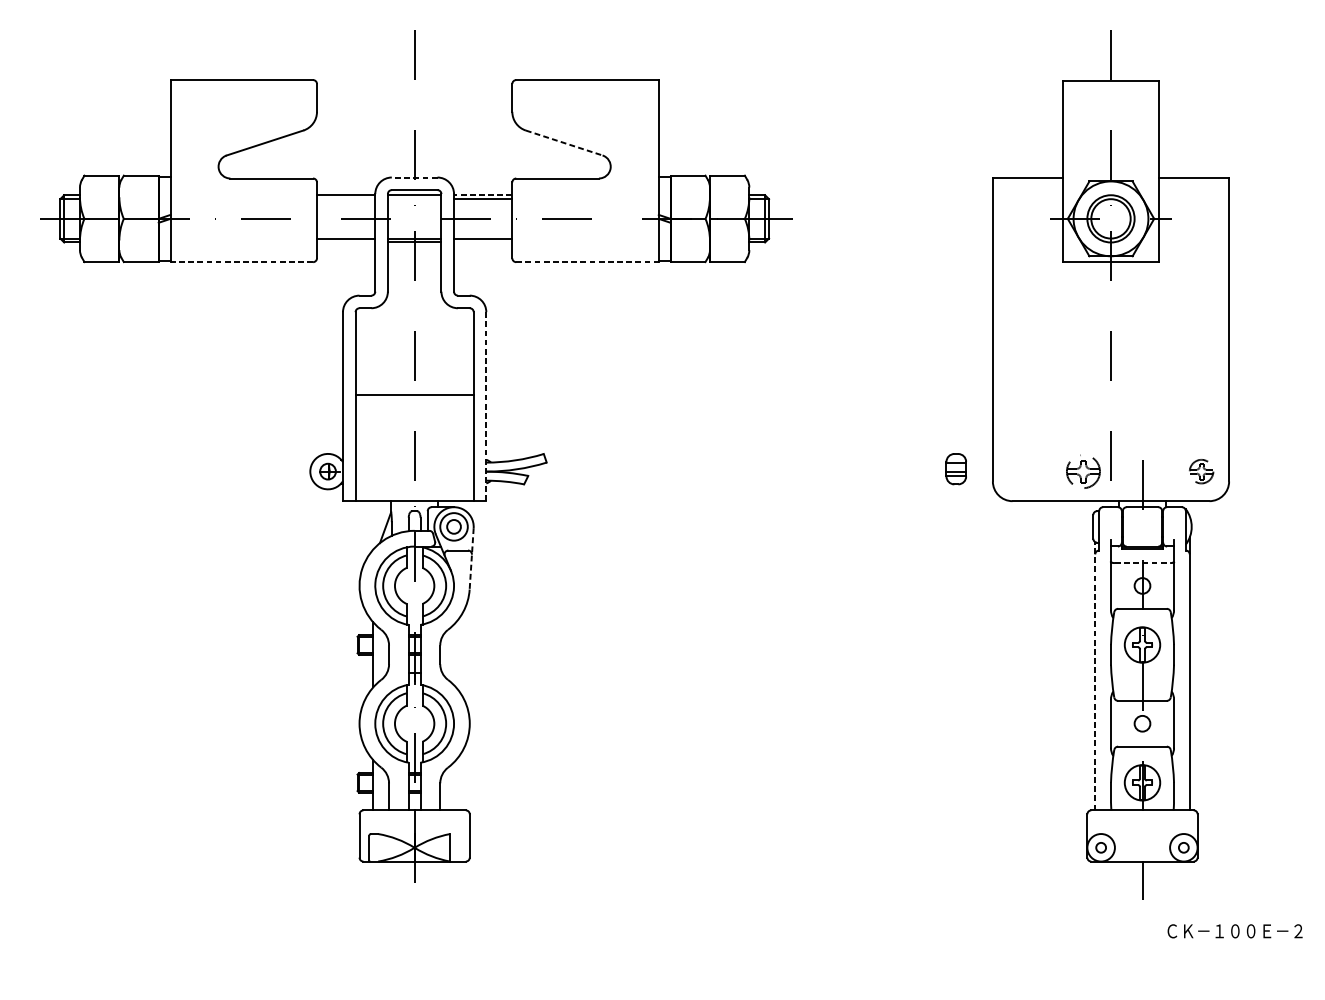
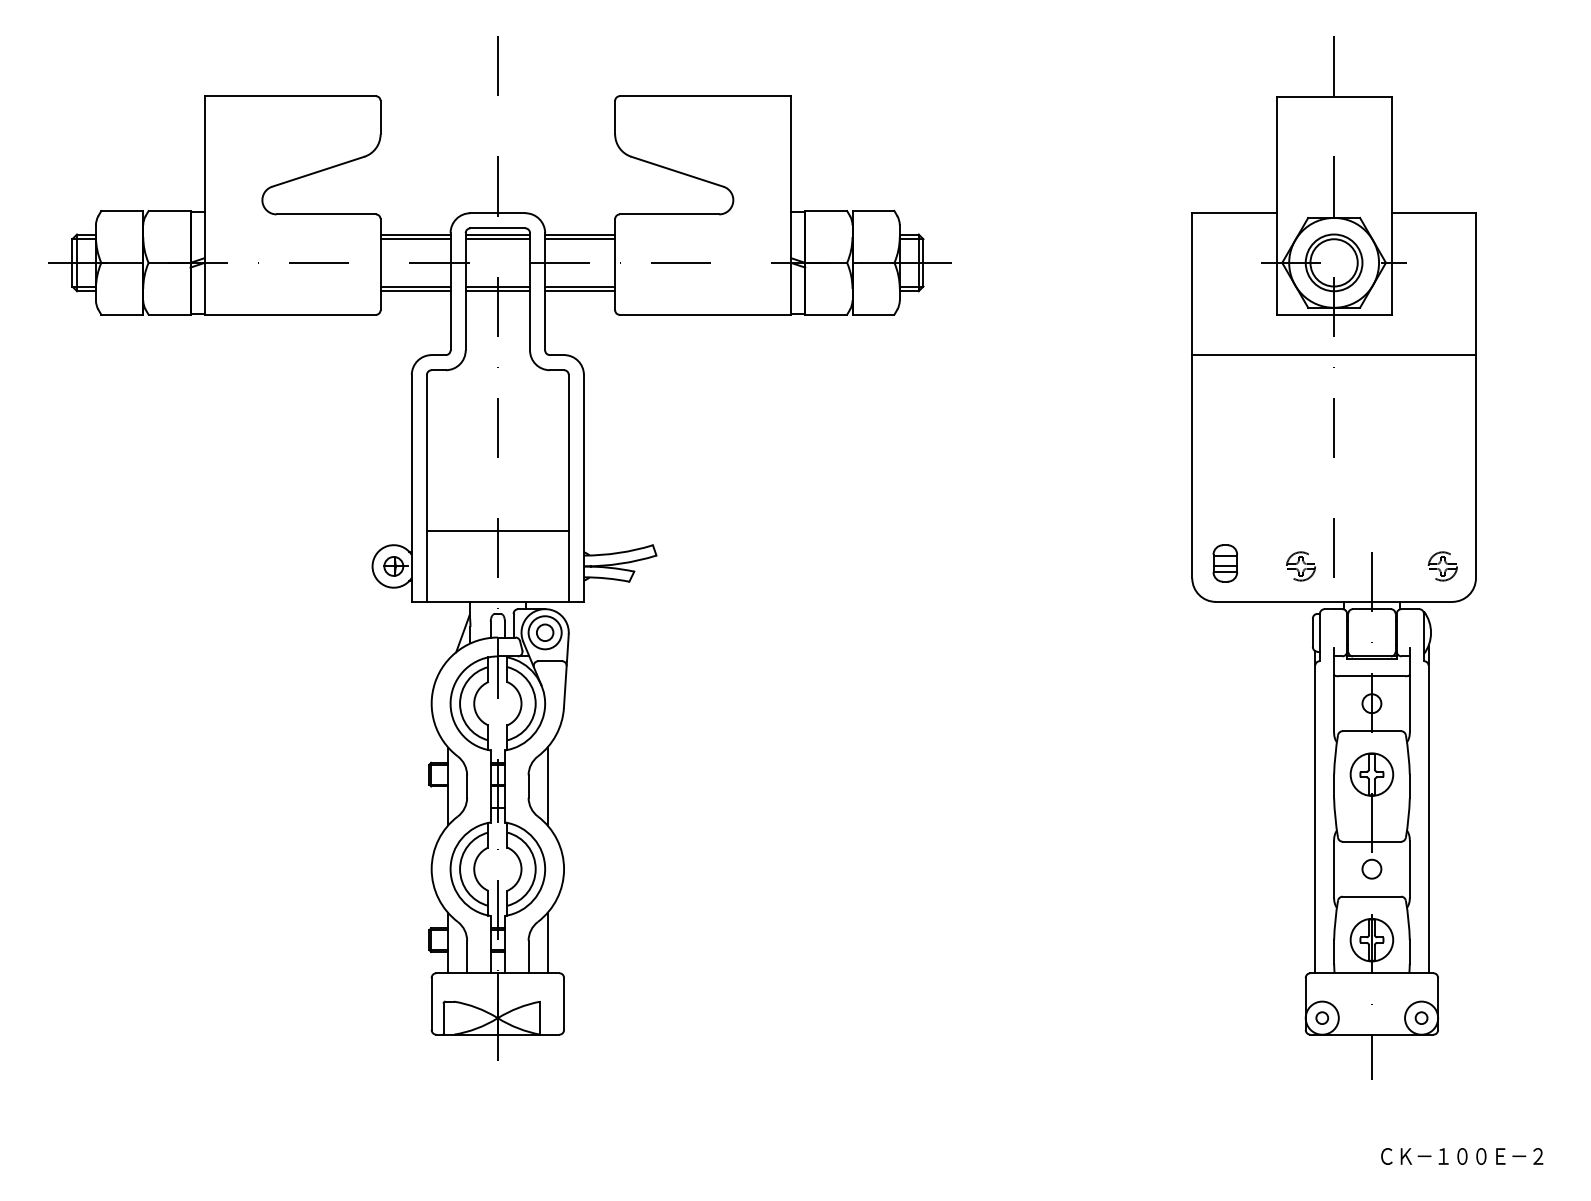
line: (564, 142) -> (677, 171), dashed -> solid
line: (414, 177) -> (497, 213), dashed -> solid
line: (482, 195) -> (579, 234), dashed -> solid
line: (346, 199) -> (415, 239), added
line: (414, 199) -> (497, 239), added
line: (346, 242) -> (415, 291), added
line: (483, 242) -> (580, 291), added
line: (241, 261) -> (290, 314), dashed -> solid
line: (587, 261) -> (705, 314), dashed -> solid
line: (1110, 295) -> (1333, 355), added
line: (414, 395) -> (497, 530), moved
line: (485, 406) -> (583, 488), dashed -> solid
part: (955, 469) -> (1224, 563), moved
part: (1083, 471) -> (1300, 566), size x0.71
line: (471, 559) -> (566, 671), dashed -> solid
line: (1142, 563) -> (1372, 676), dashed -> solid
line: (455, 654) -> (547, 786), added
line: (1095, 675) -> (1315, 811), dashed -> solid
line: (455, 785) -> (547, 943), added
text: (1235, 931) -> (1462, 1156), moved

